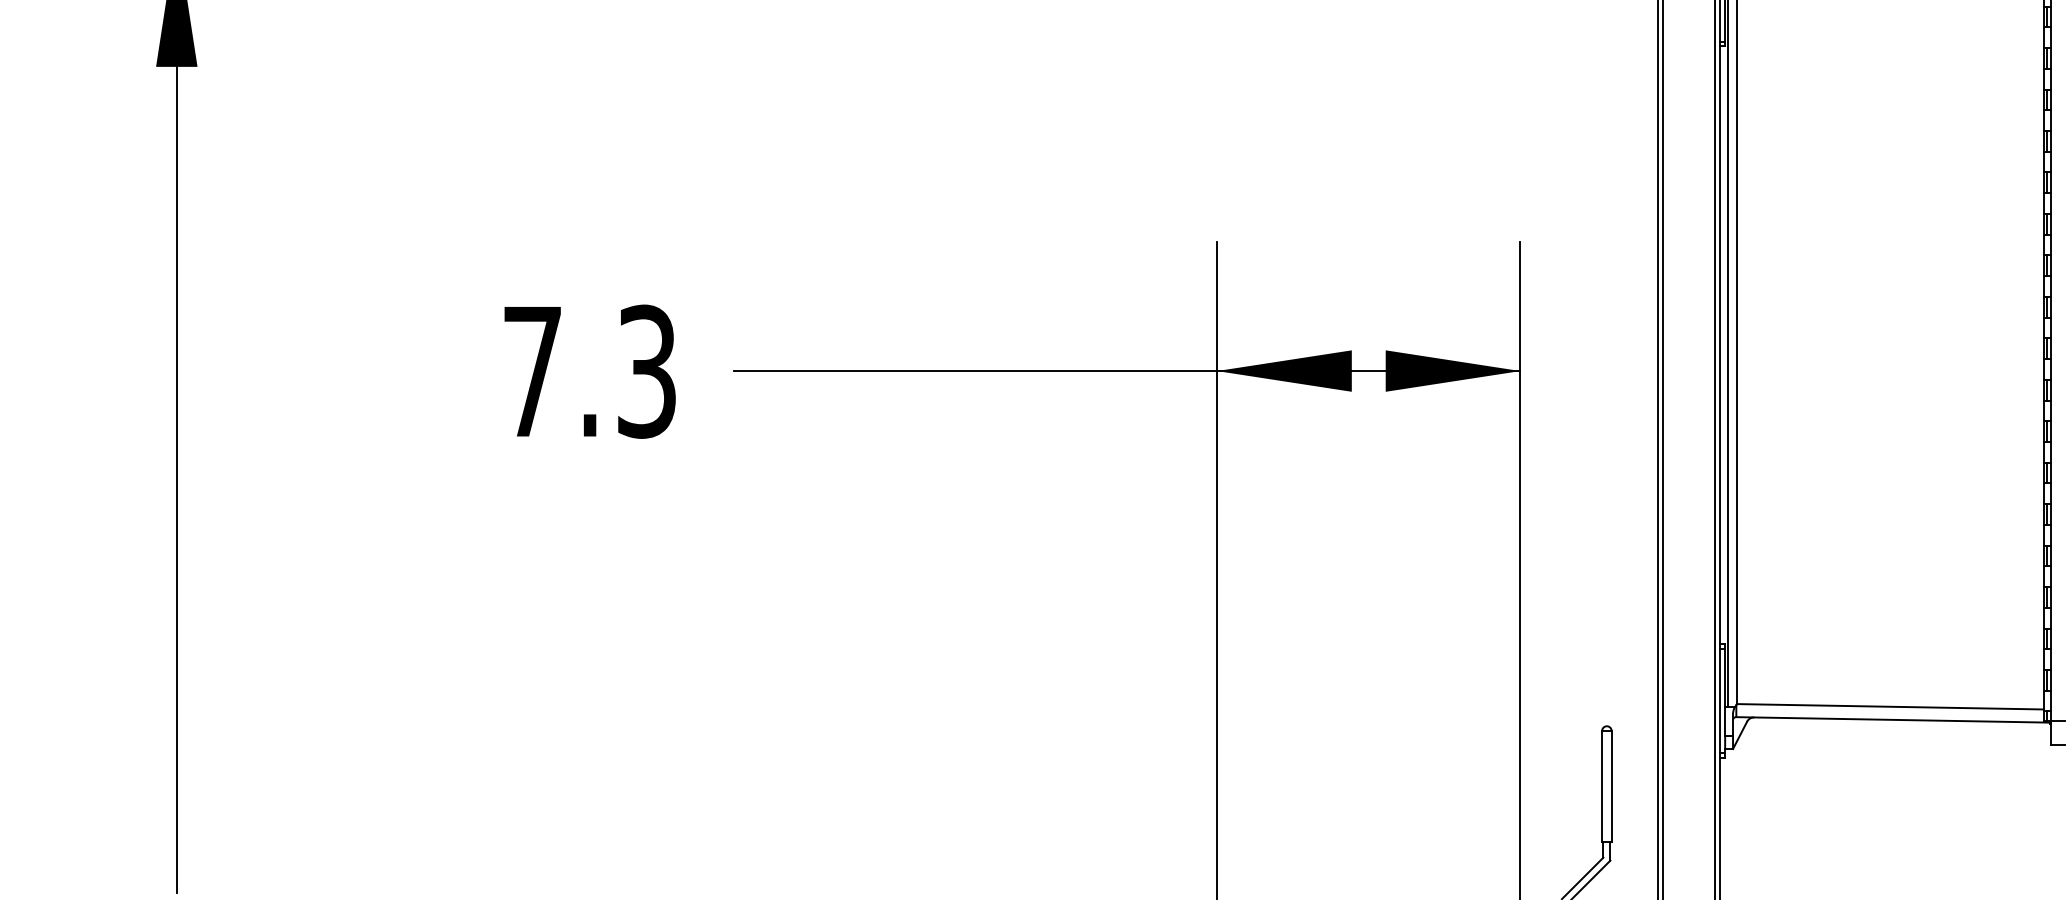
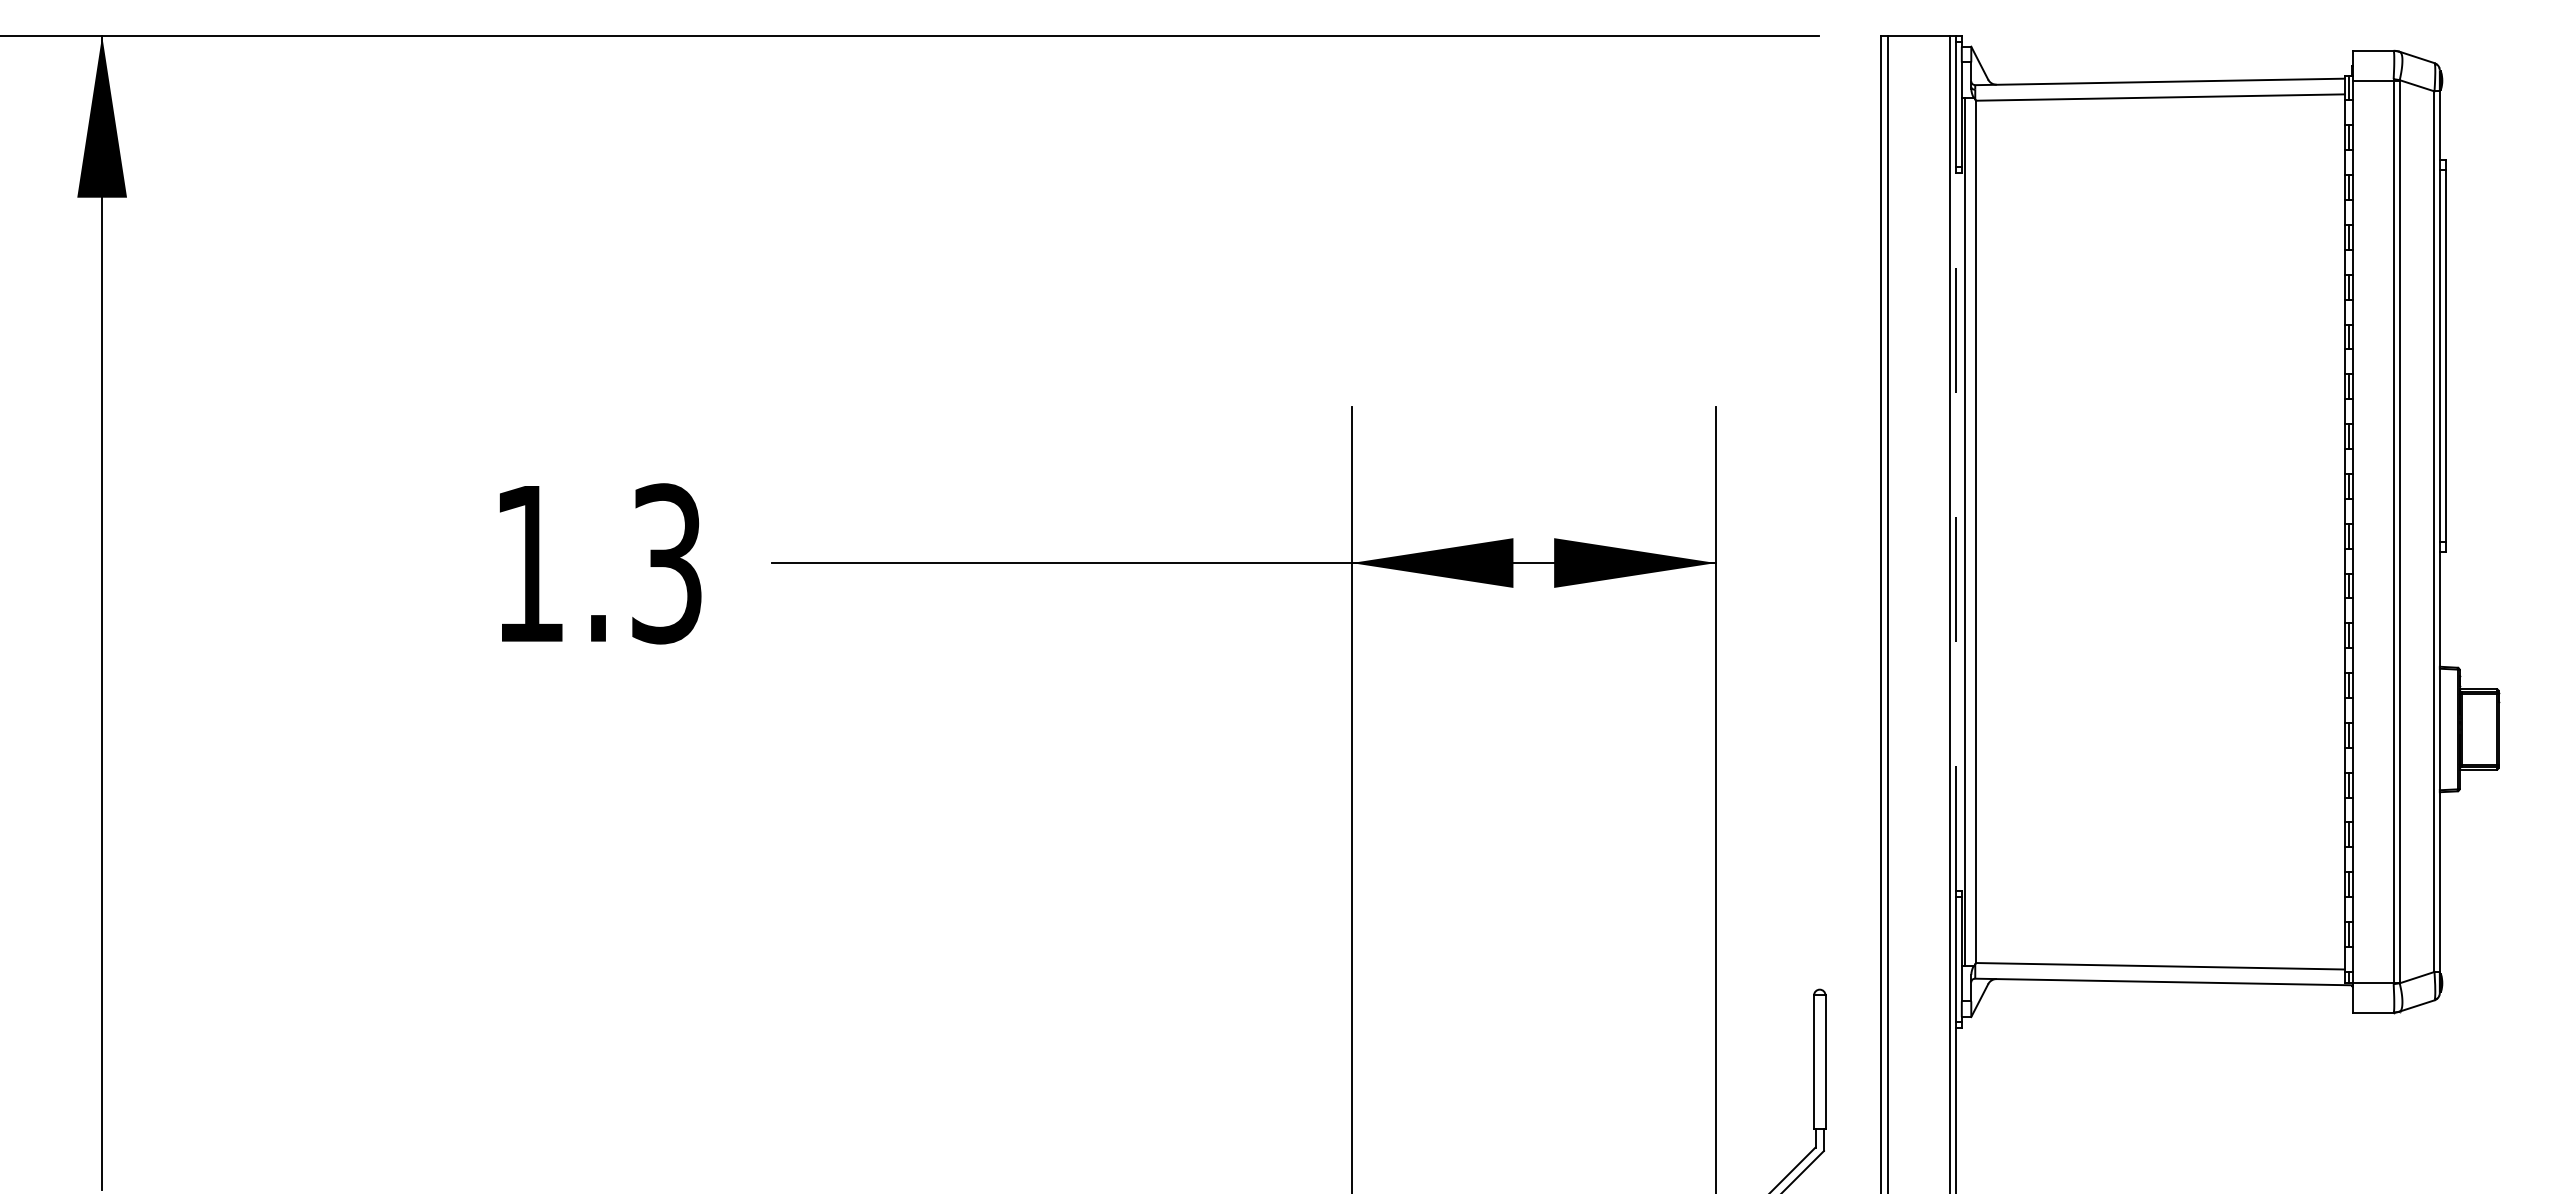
line: (1719, 344) -> (1955, 531), solid -> dashed
text: (532, 371) -> (529, 563), 7.3 -> 1.3

